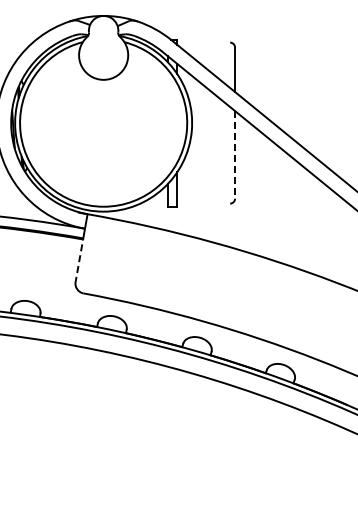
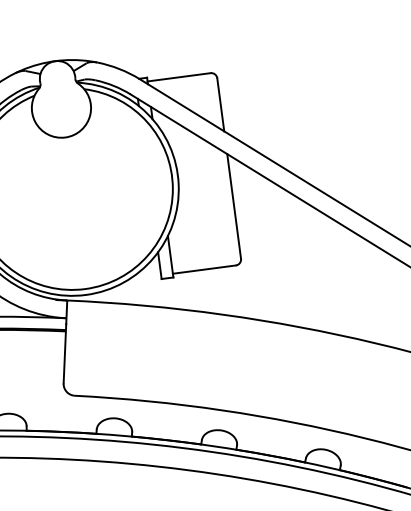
line: (203, 42) -> (178, 77), added
line: (235, 154) -> (234, 205), dashed -> solid
line: (203, 203) -> (204, 269), added
line: (79, 257) -> (64, 353), dashed -> solid

